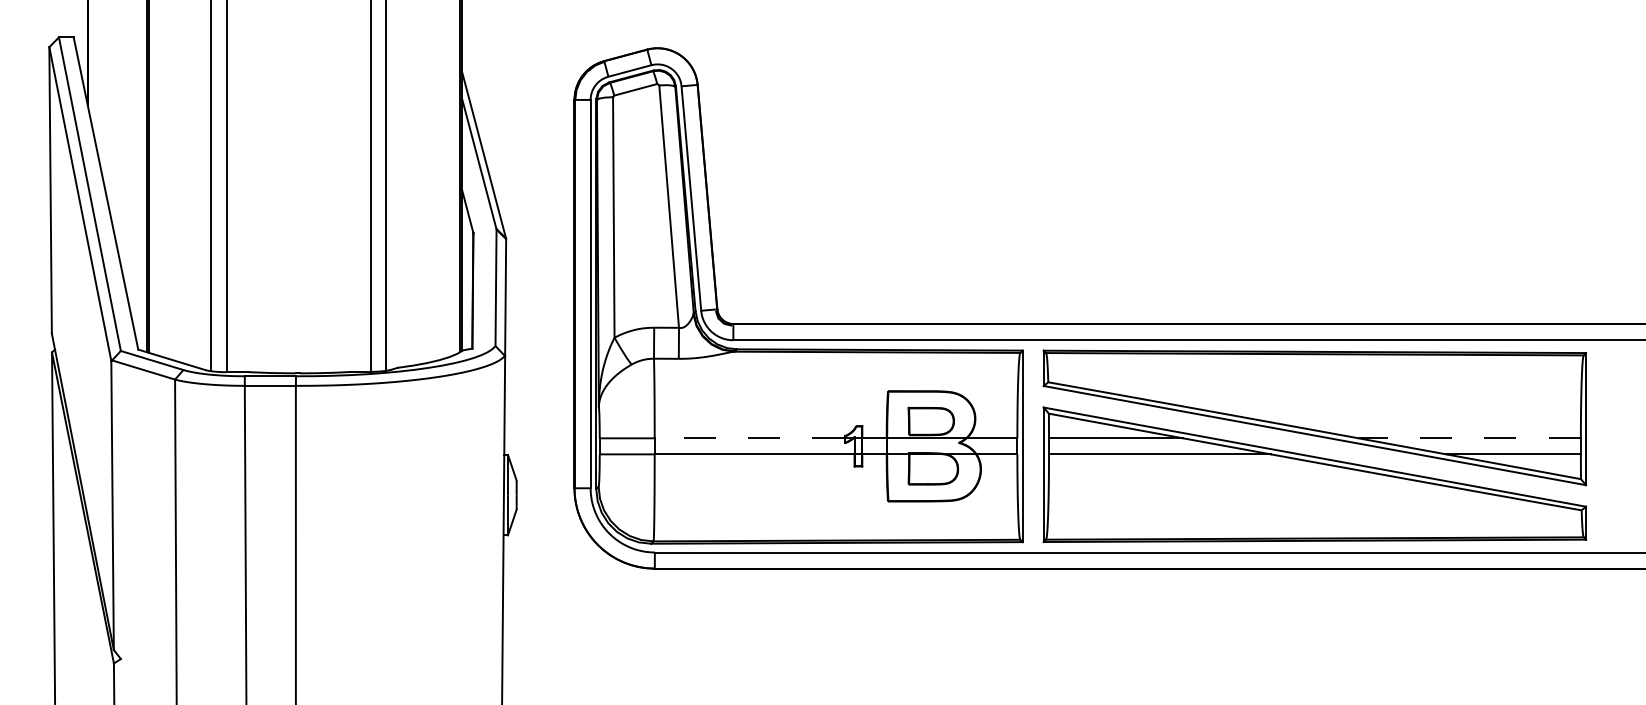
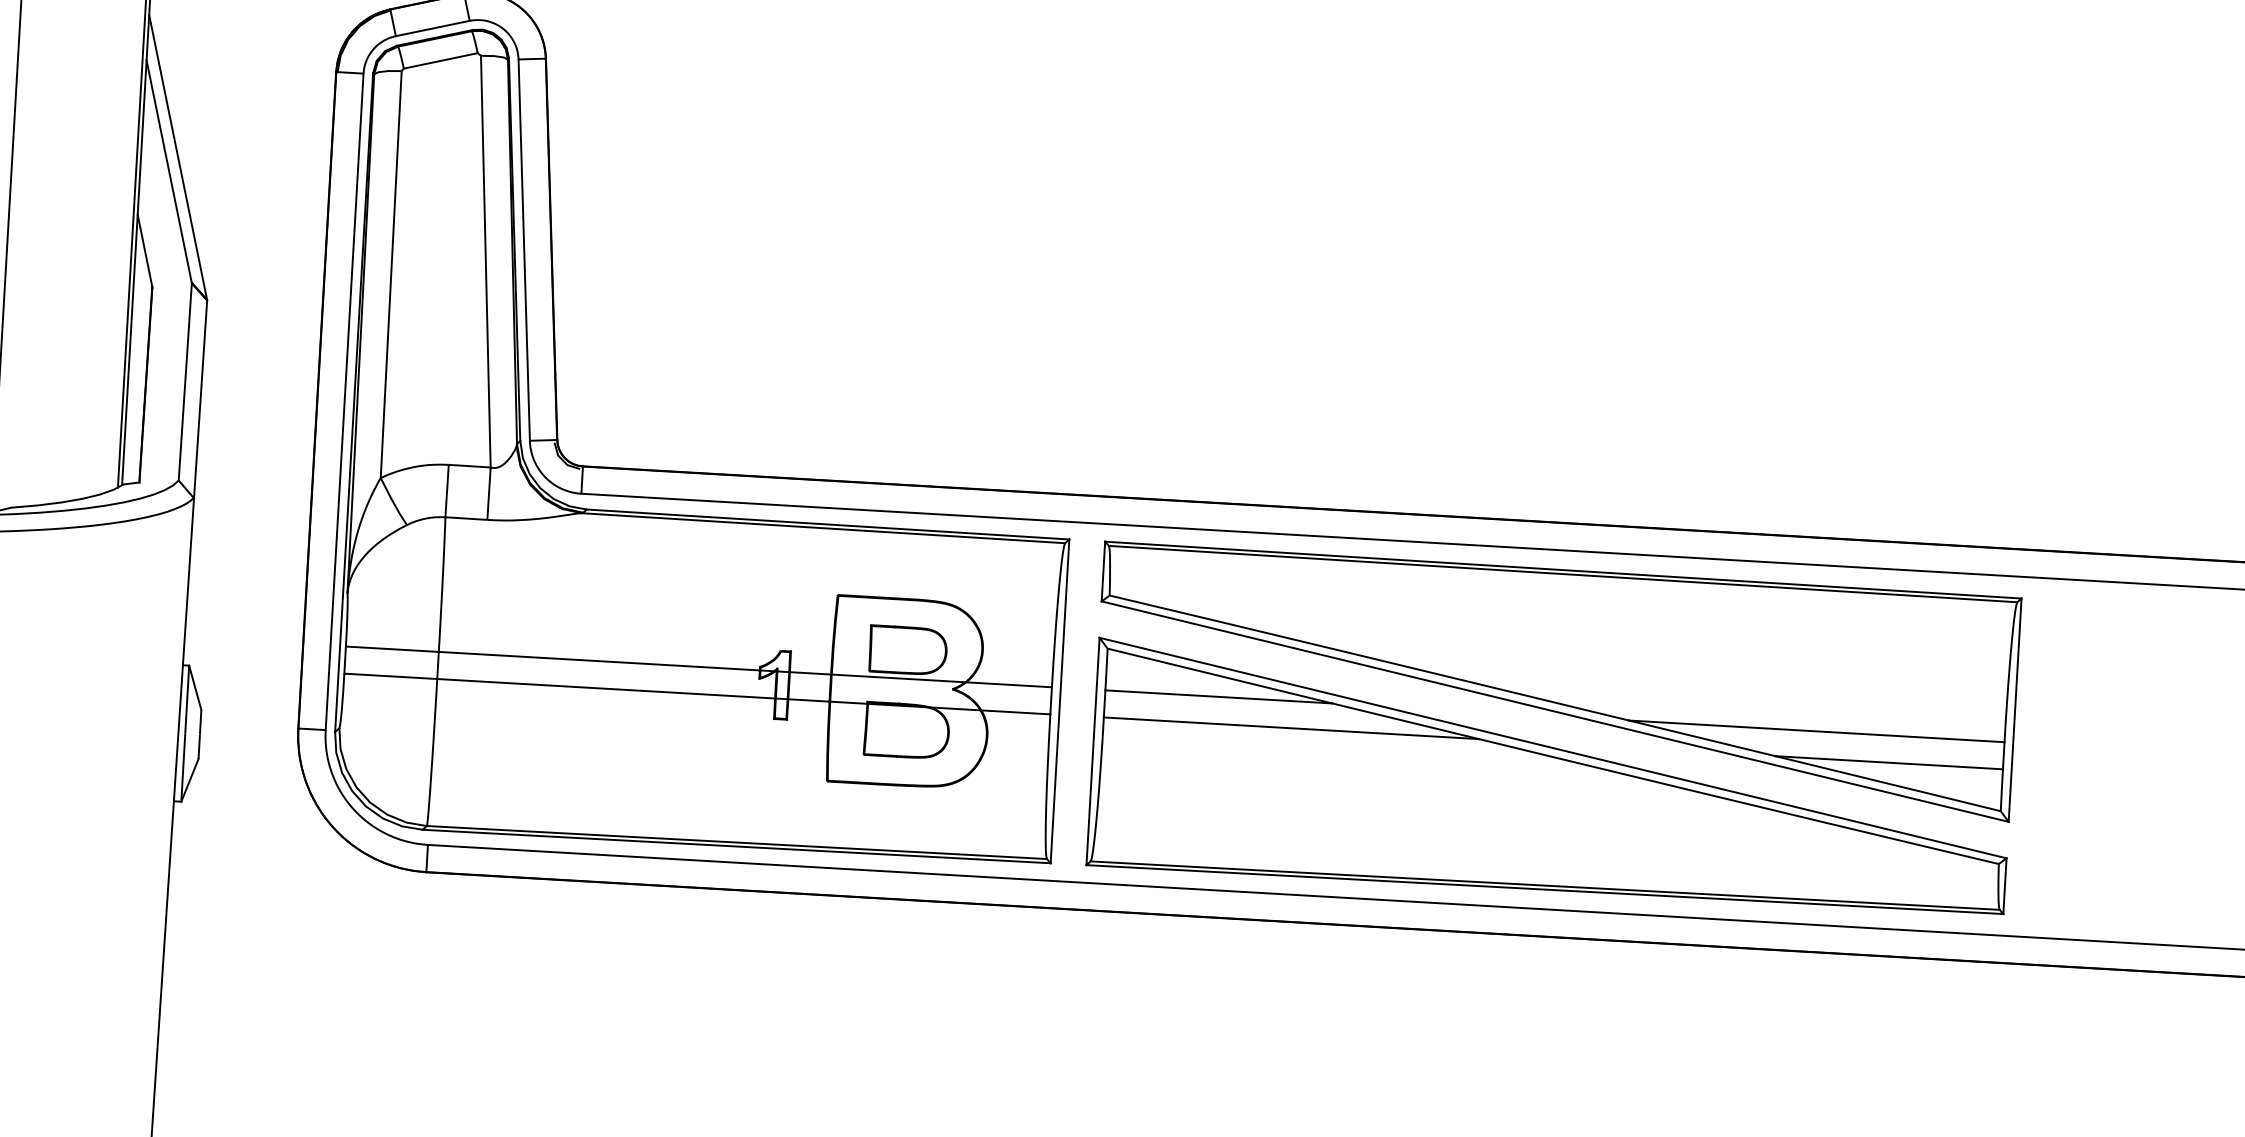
line: (749, 438) -> (599, 661), dashed -> solid
line: (1469, 438) -> (1816, 731), dashed -> solid

